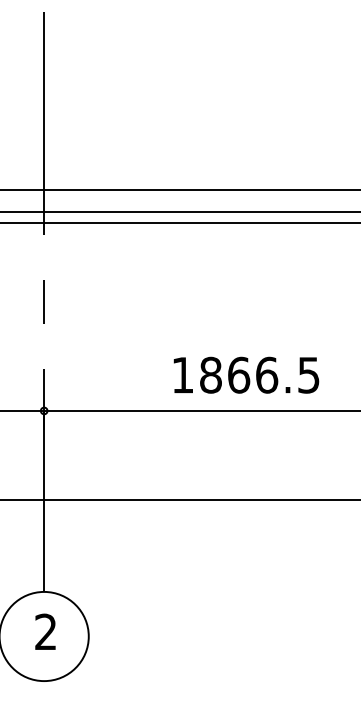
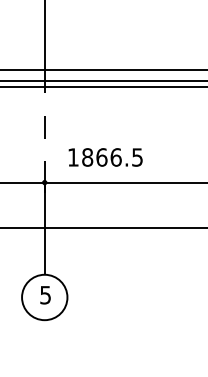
text: (246, 375) -> (105, 157), moved
text: (45, 630) -> (45, 294), 2 -> 5

